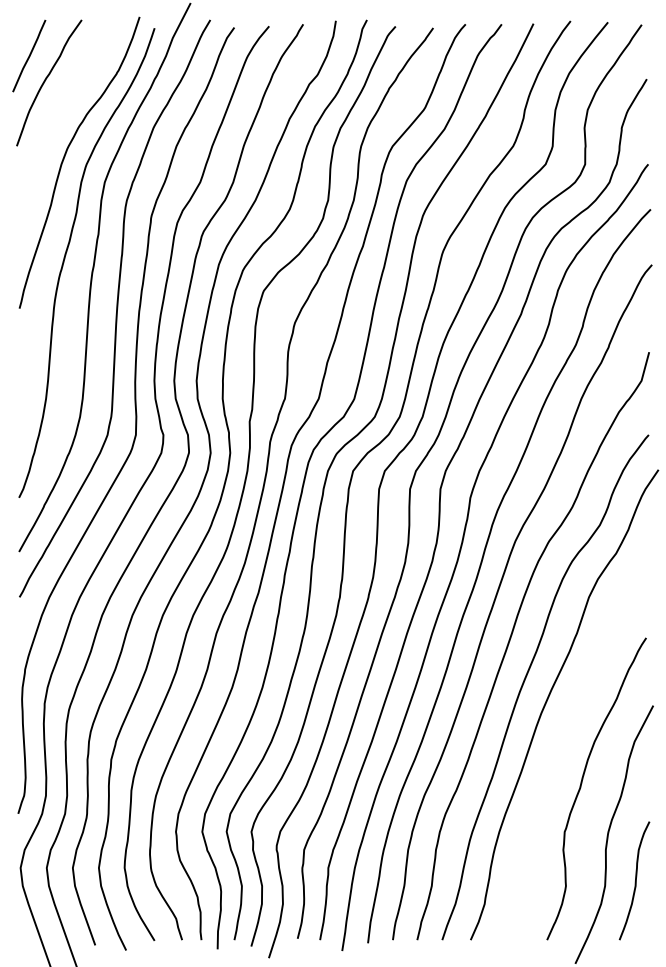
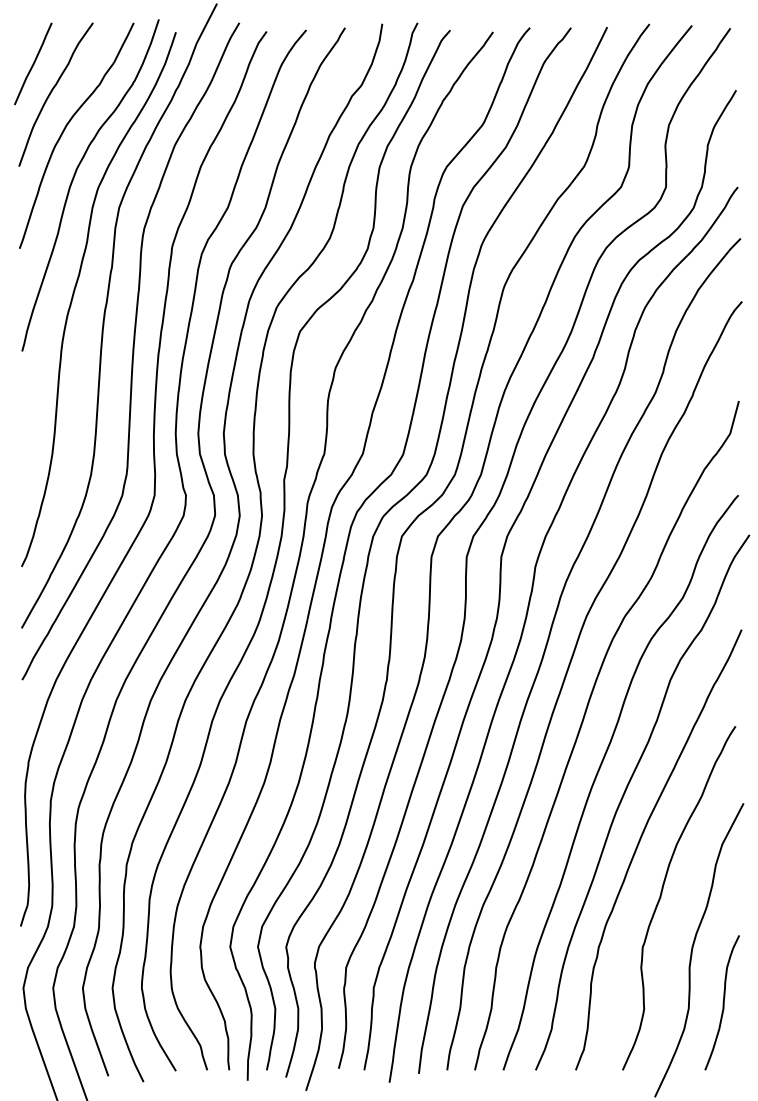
curve: (57, 114) -> (65, 130), added
curve: (562, 740) -> (640, 843), added

